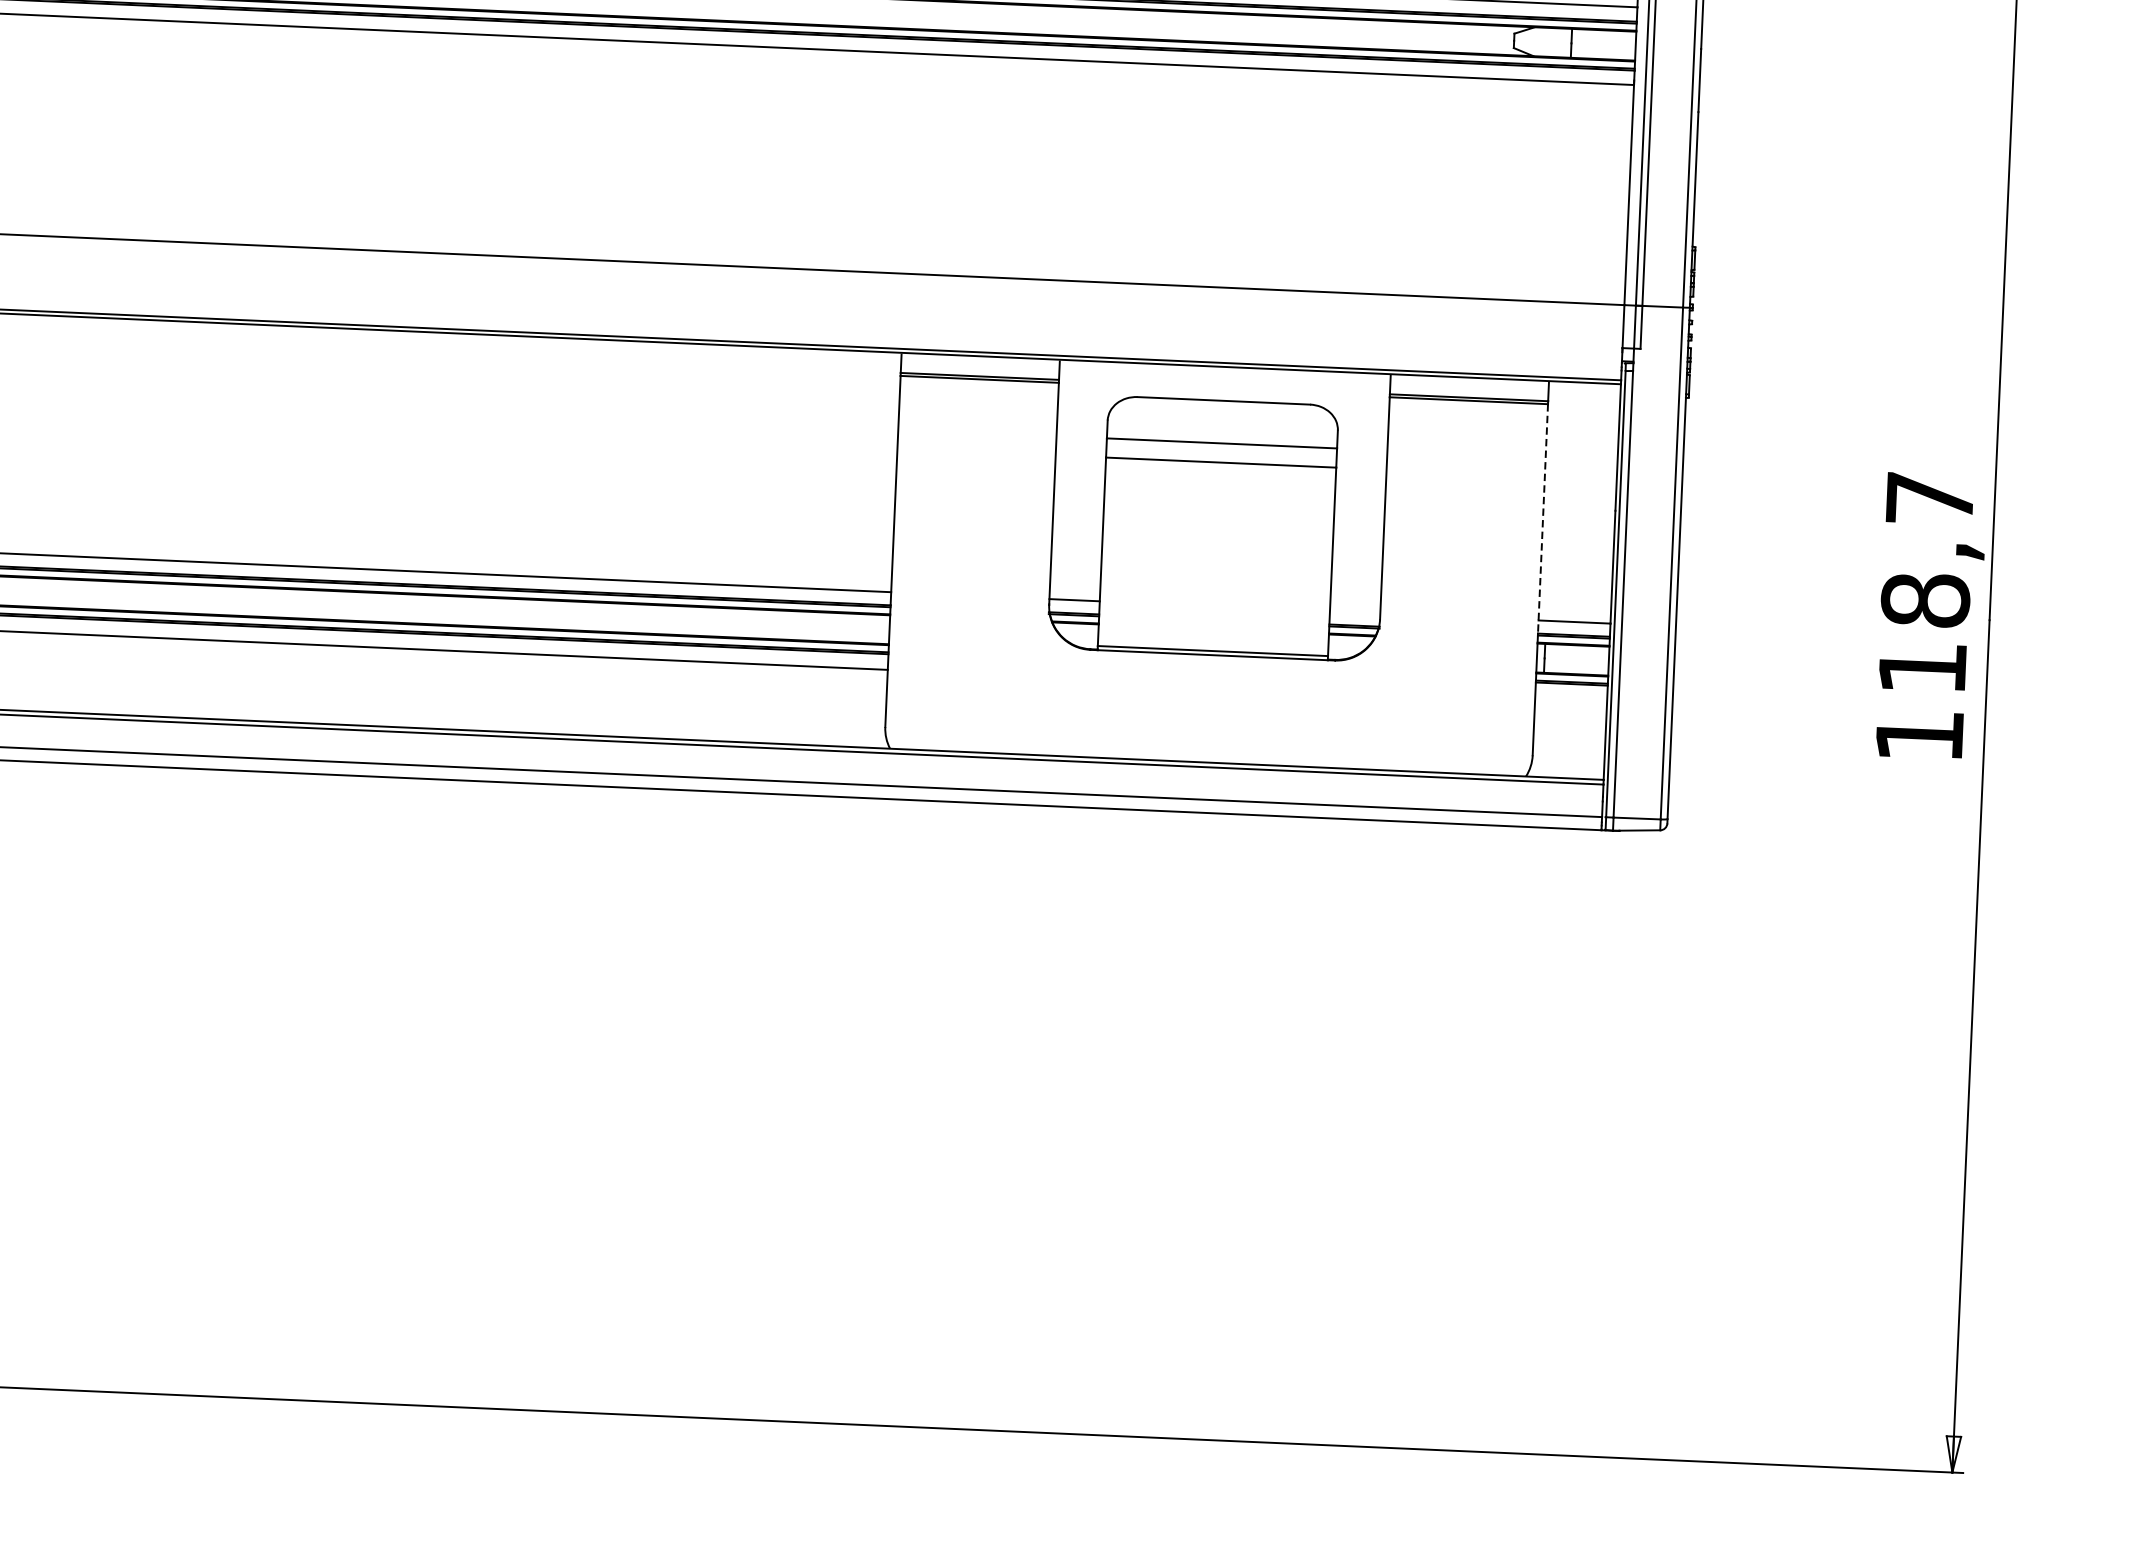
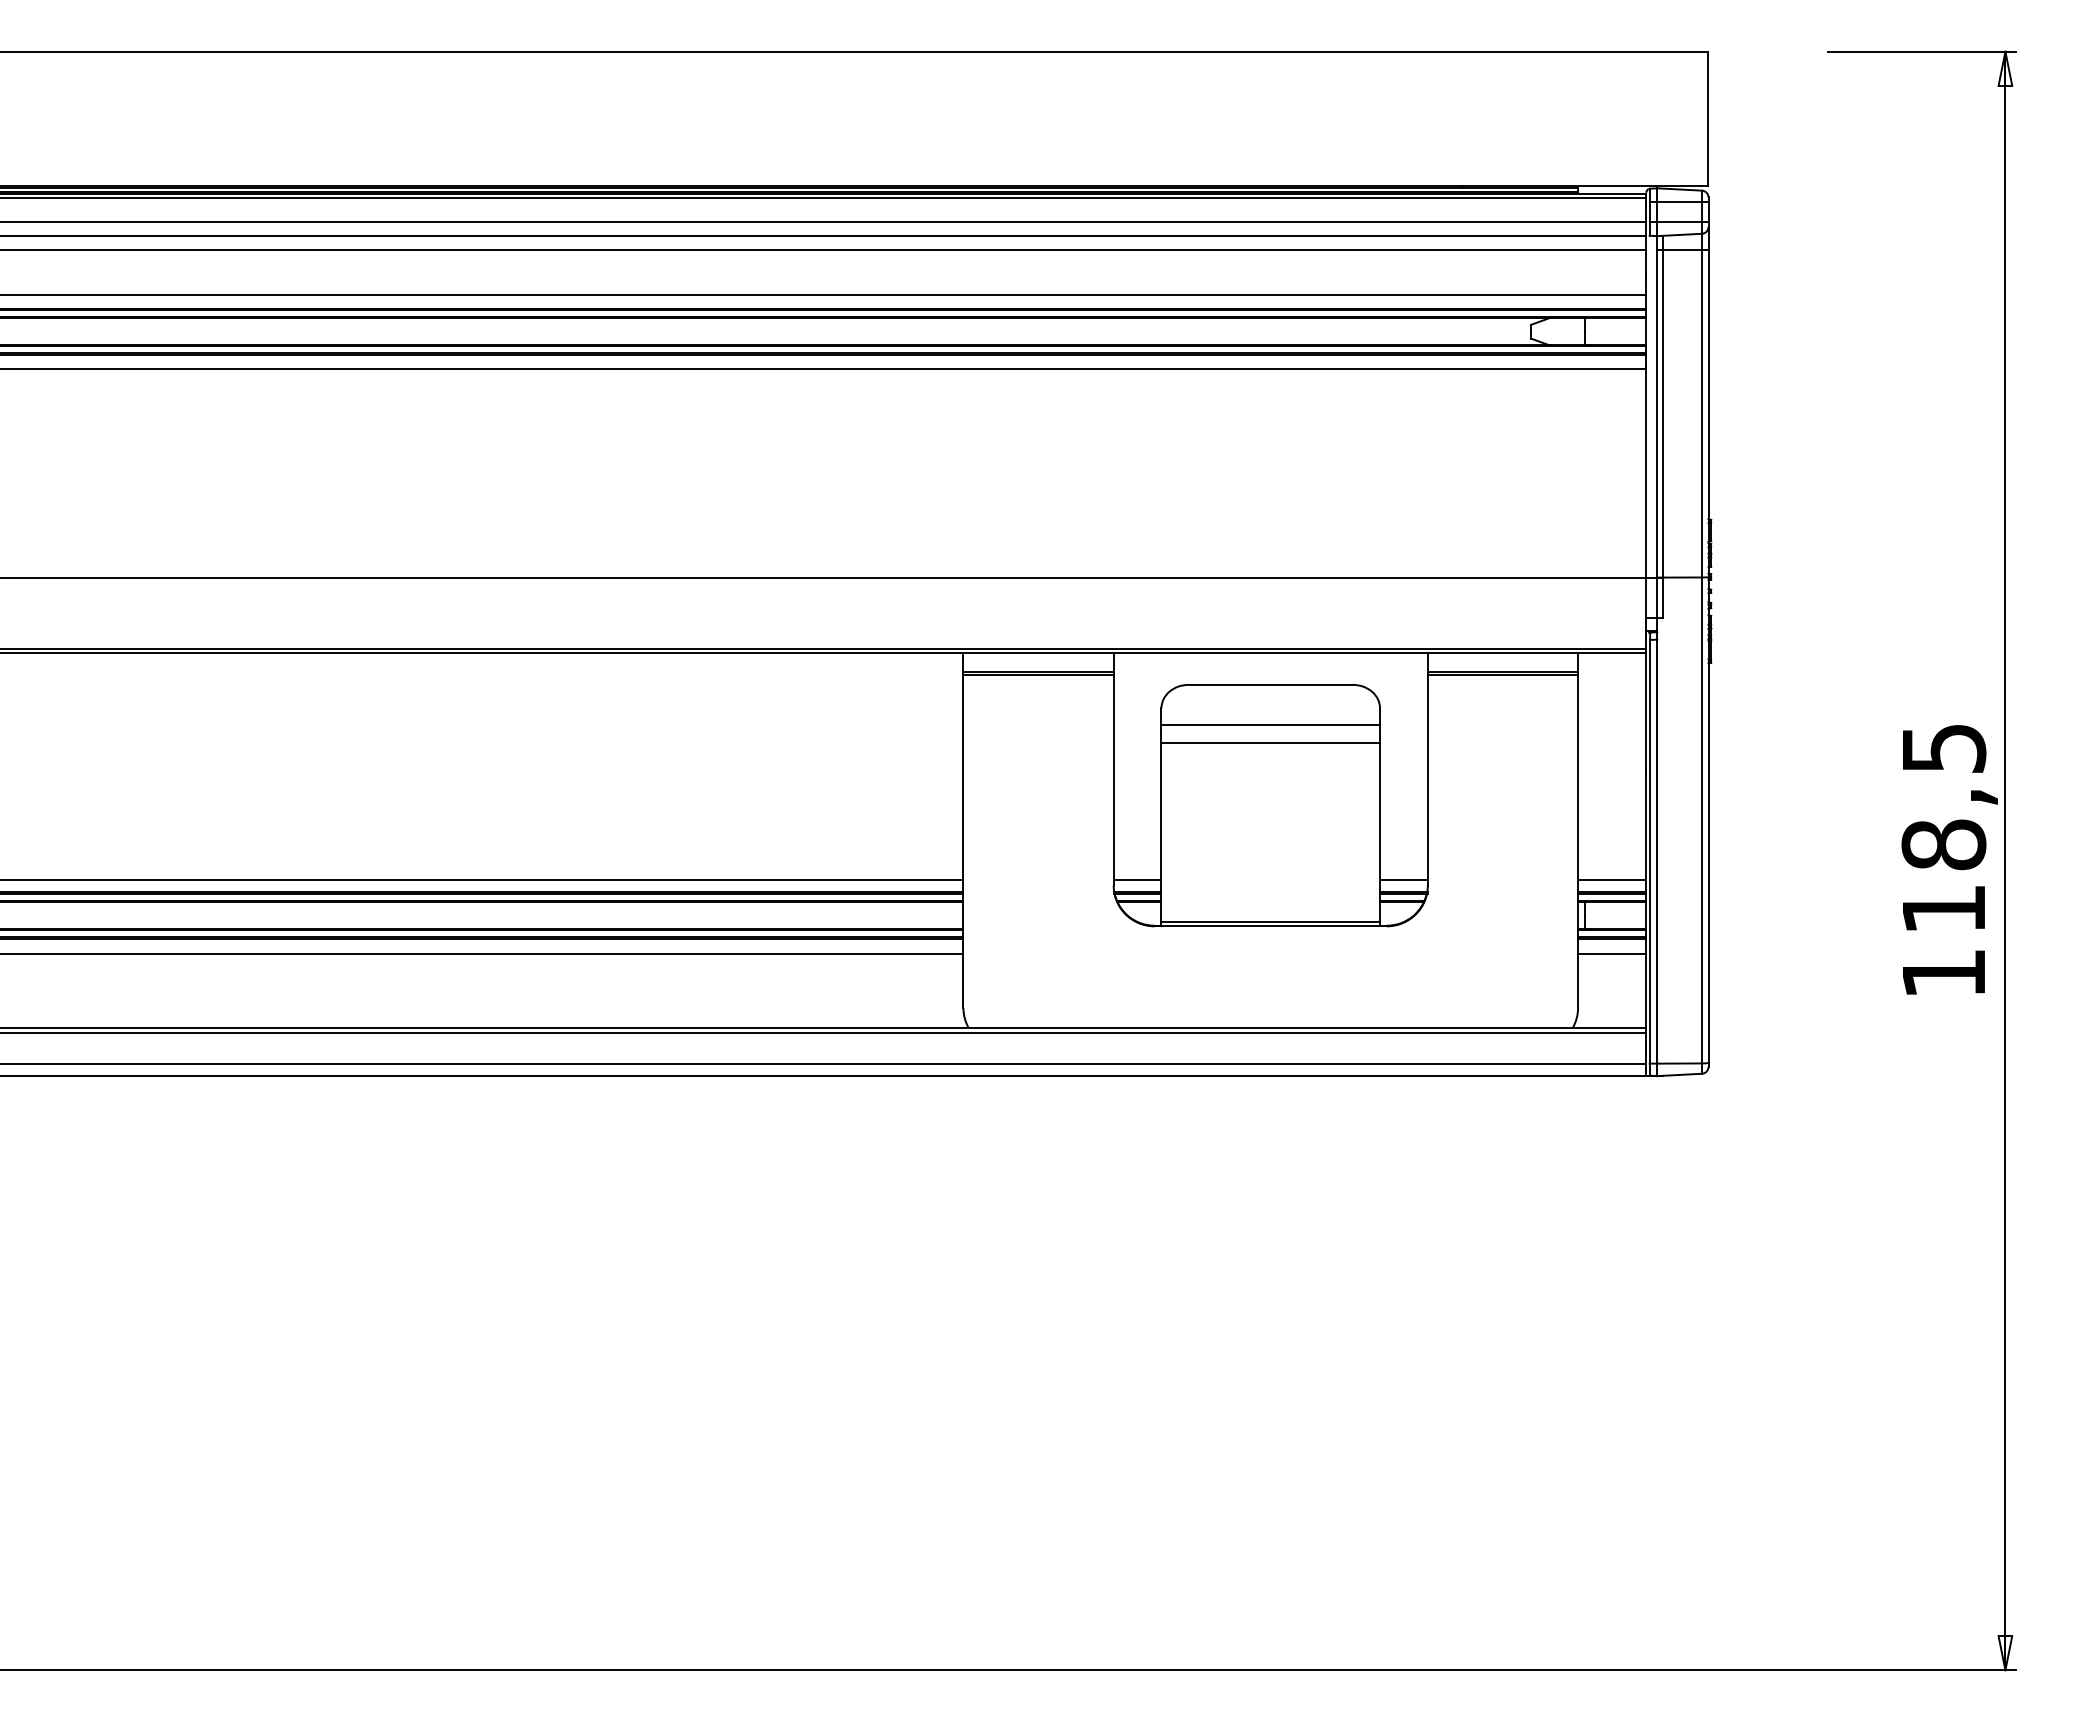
text: (1930, 498) -> (1944, 748), 118,7 -> 118,5
line: (1543, 518) -> (1578, 783), dashed -> solid
line: (1354, 611) -> (1403, 879), added
line: (1571, 699) -> (1612, 953), added

